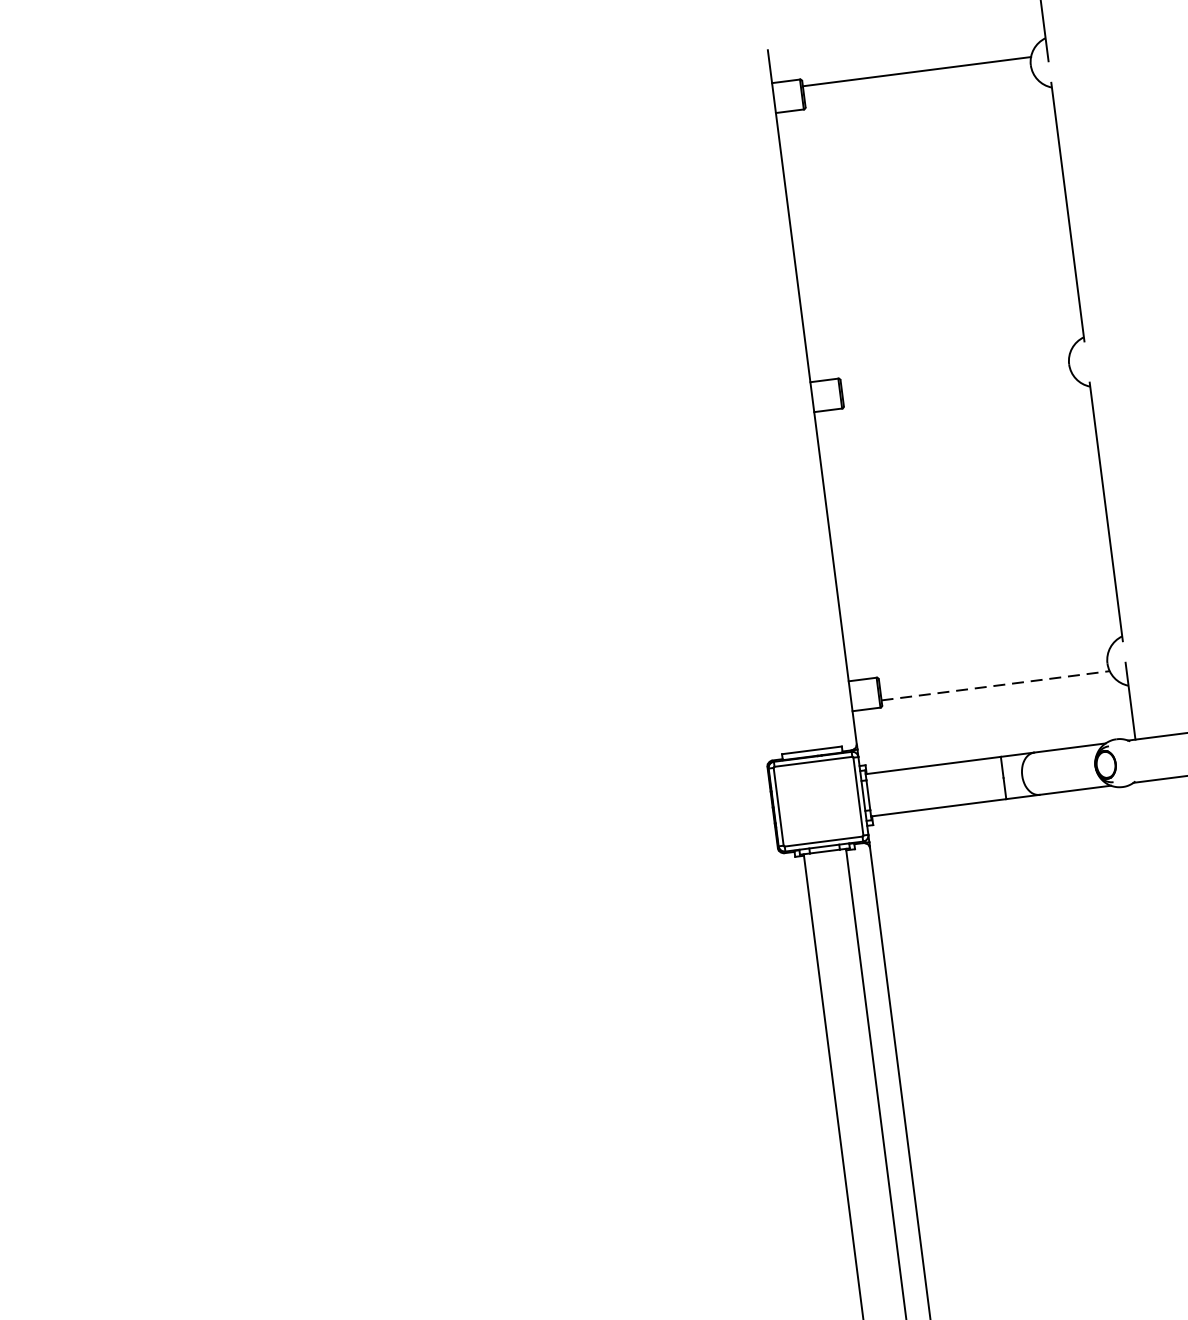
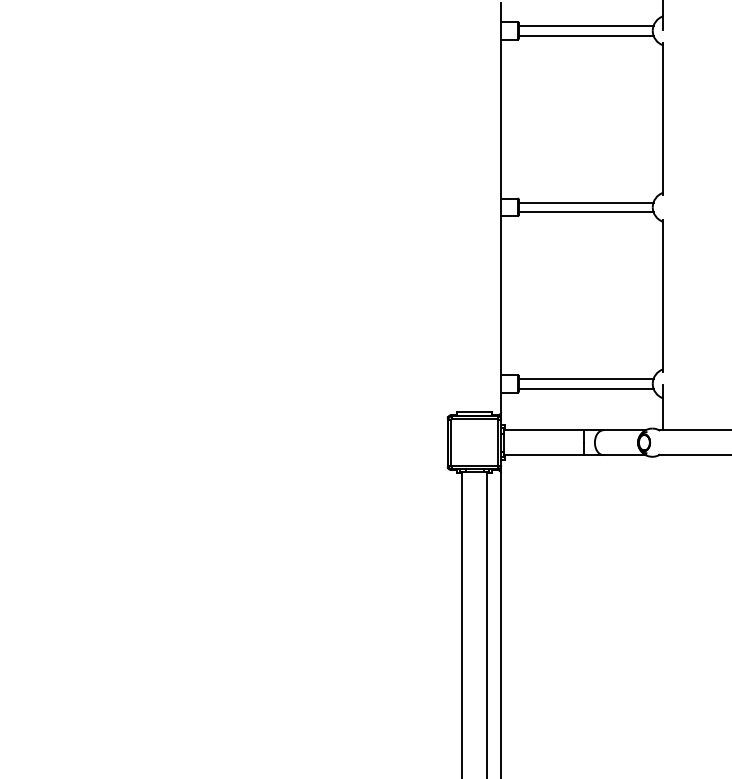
line: (917, 87) -> (585, 35), added
line: (954, 370) -> (585, 202), added
line: (956, 387) -> (585, 212), added
line: (992, 670) -> (585, 379), added
line: (996, 685) -> (586, 388), dashed -> solid

